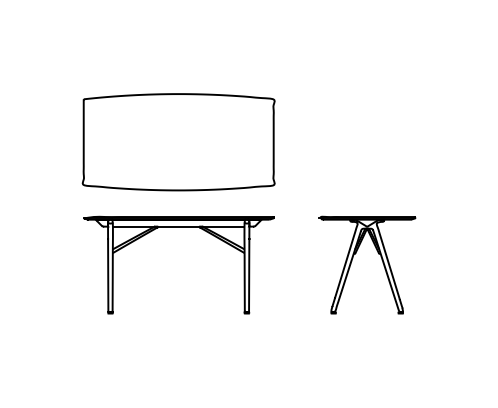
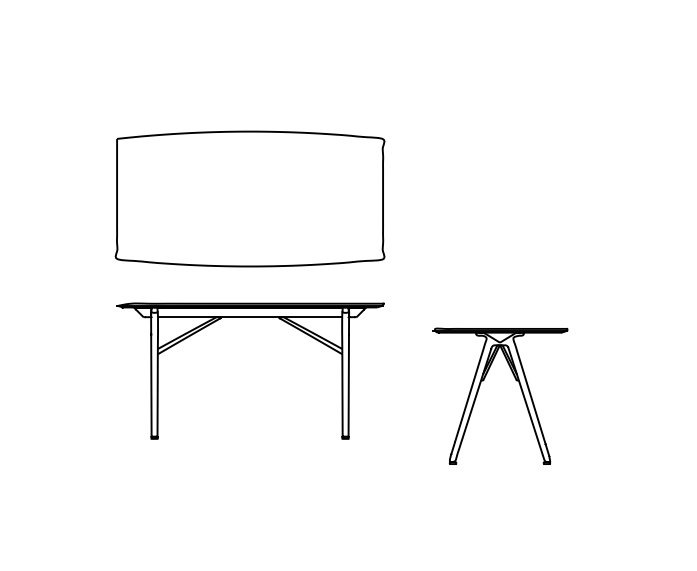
part: (381, 260) -> (520, 389), moved

